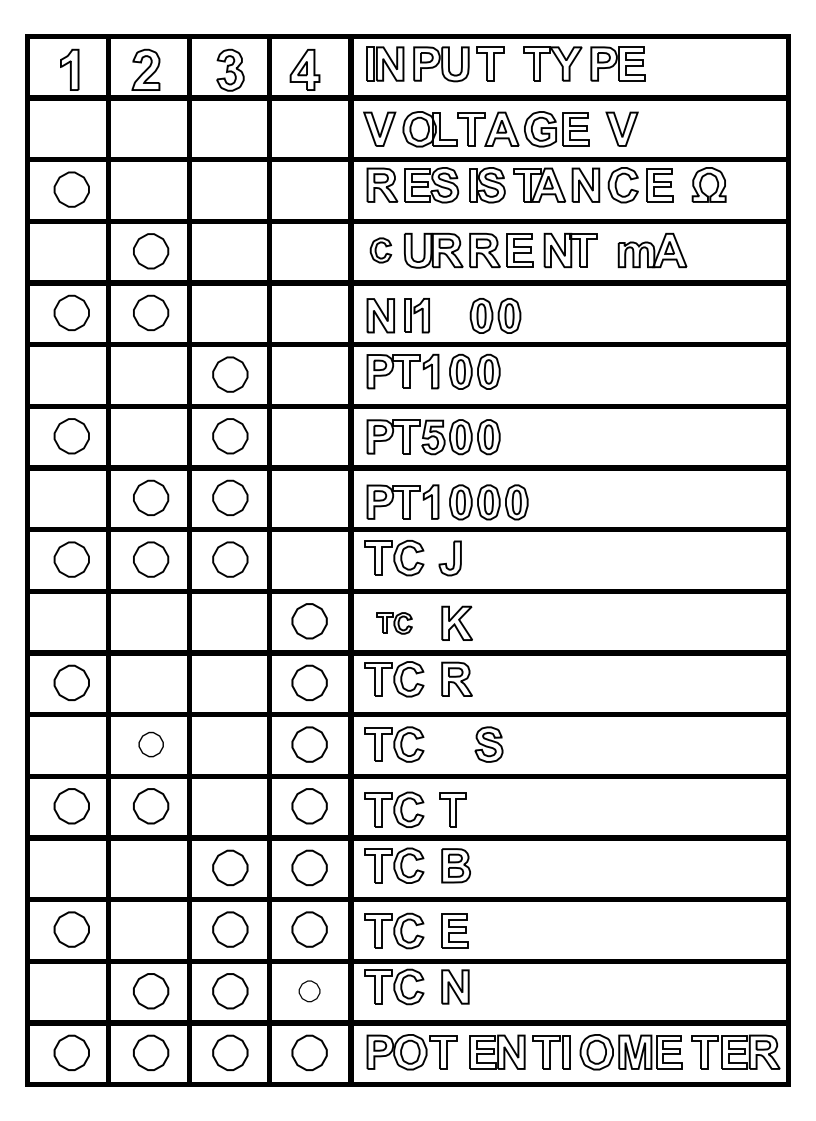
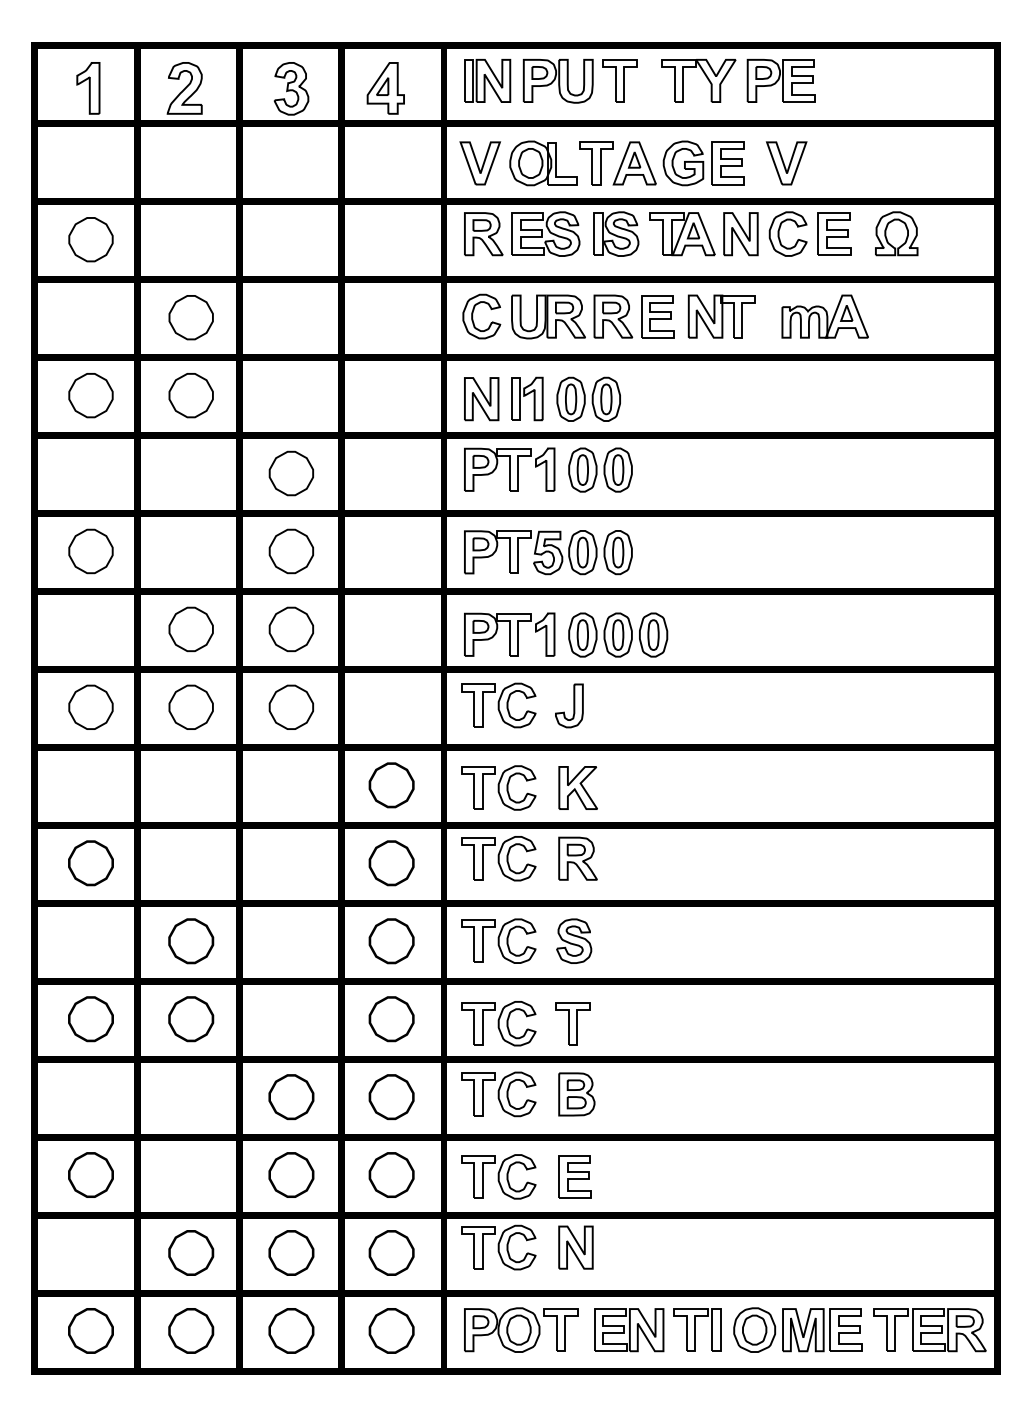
part: (380, 250) -> (481, 316), size x1.43
part: (495, 315) -> (588, 398), moved
part: (394, 623) -> (498, 788), size x1.67
part: (151, 744) -> (191, 941), size x1.43
part: (488, 744) -> (573, 941), moved
part: (309, 991) -> (391, 1253), size x1.67

